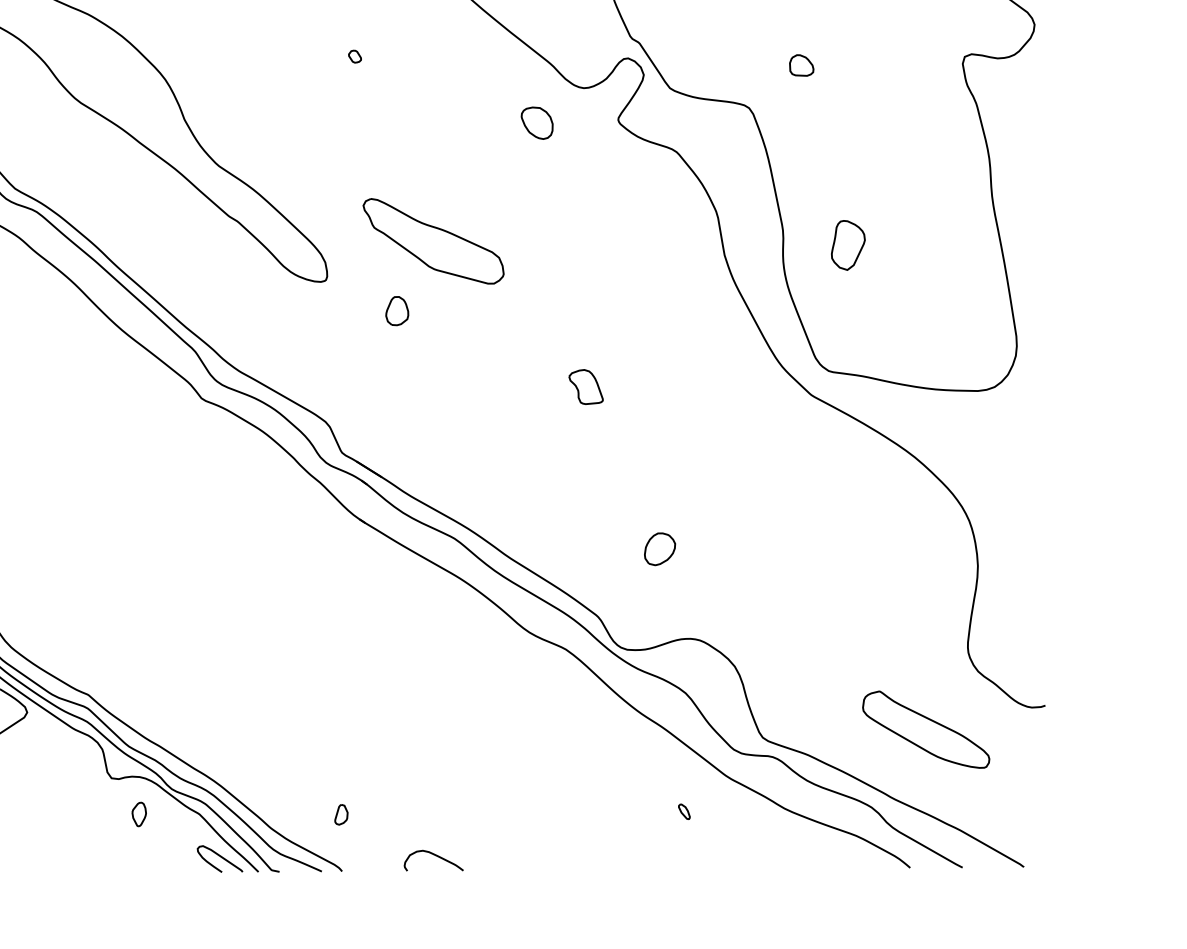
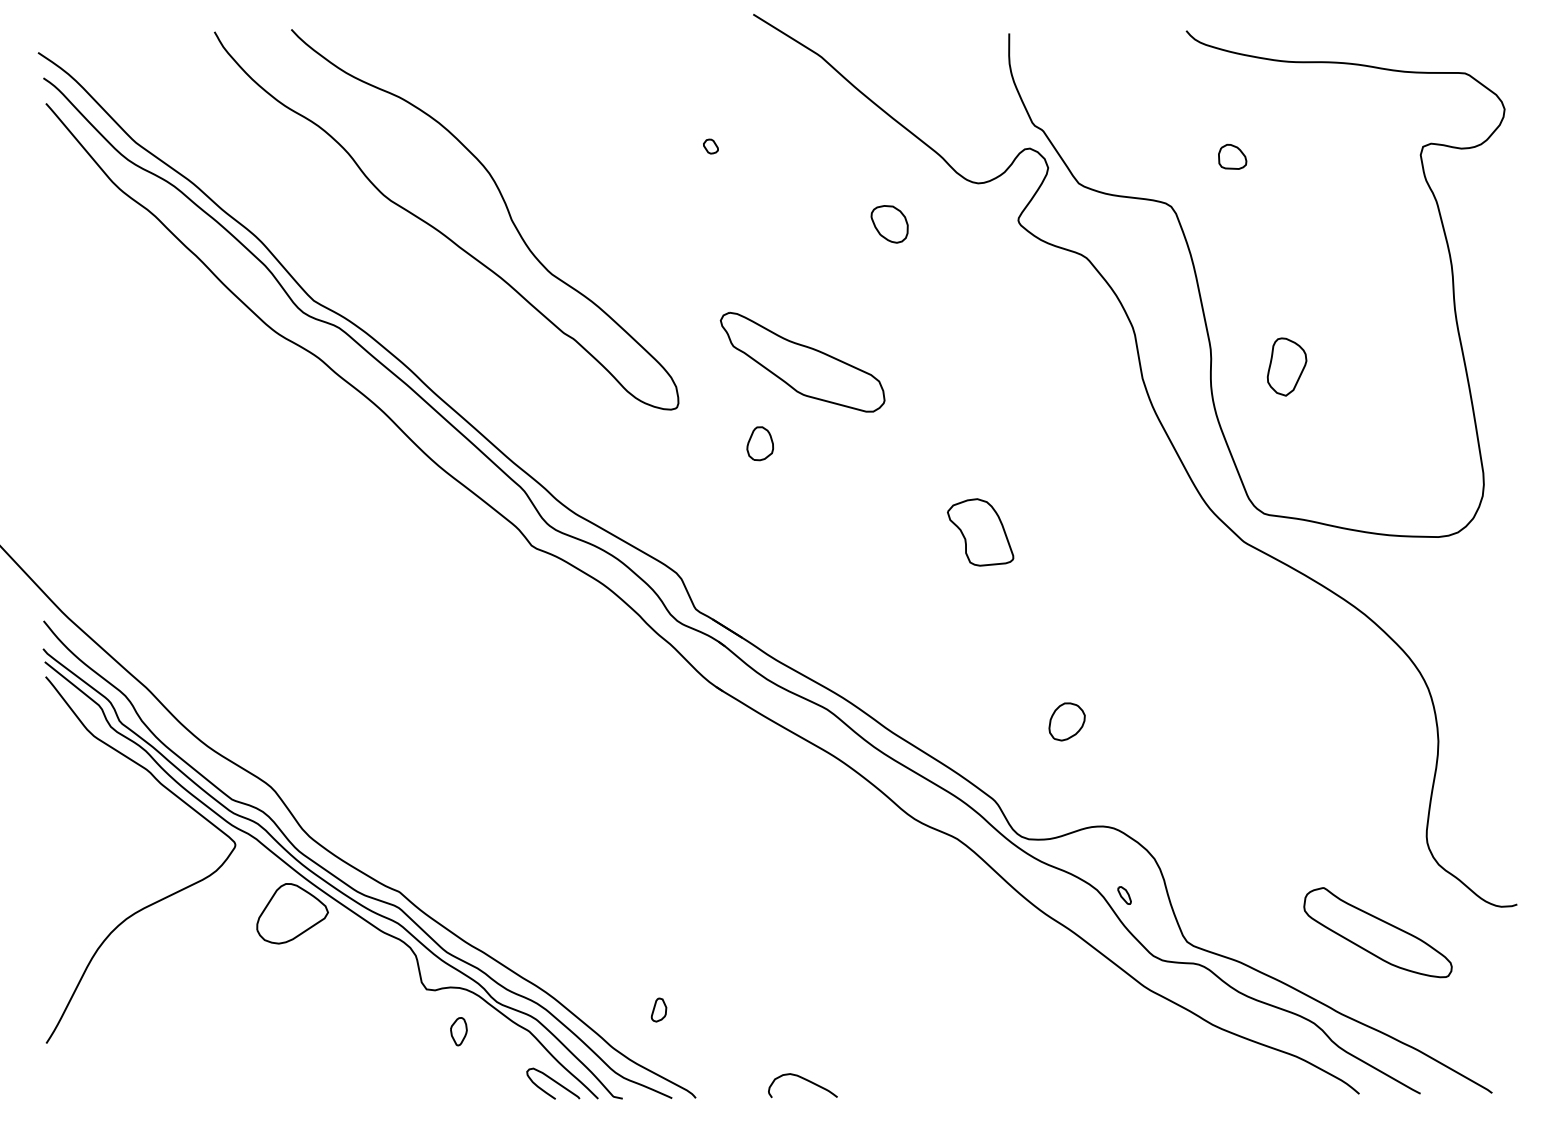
part: (537, 123) -> (889, 224), moved
part: (585, 387) -> (980, 532), size x1.67
part: (684, 811) -> (1124, 895), moved
part: (340, 814) -> (658, 1009), moved

